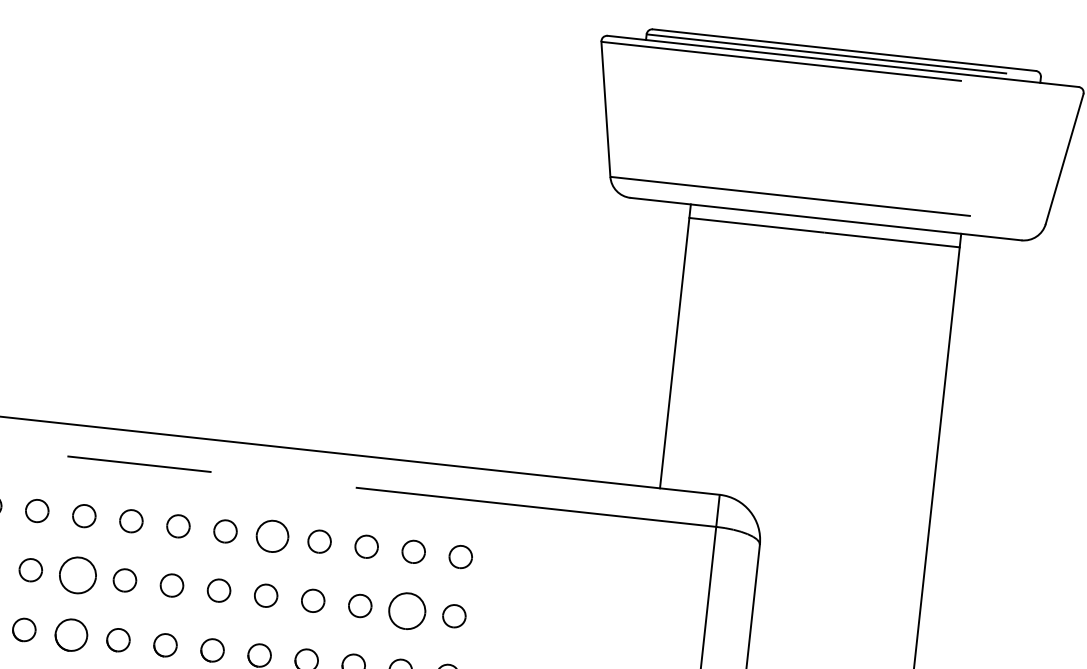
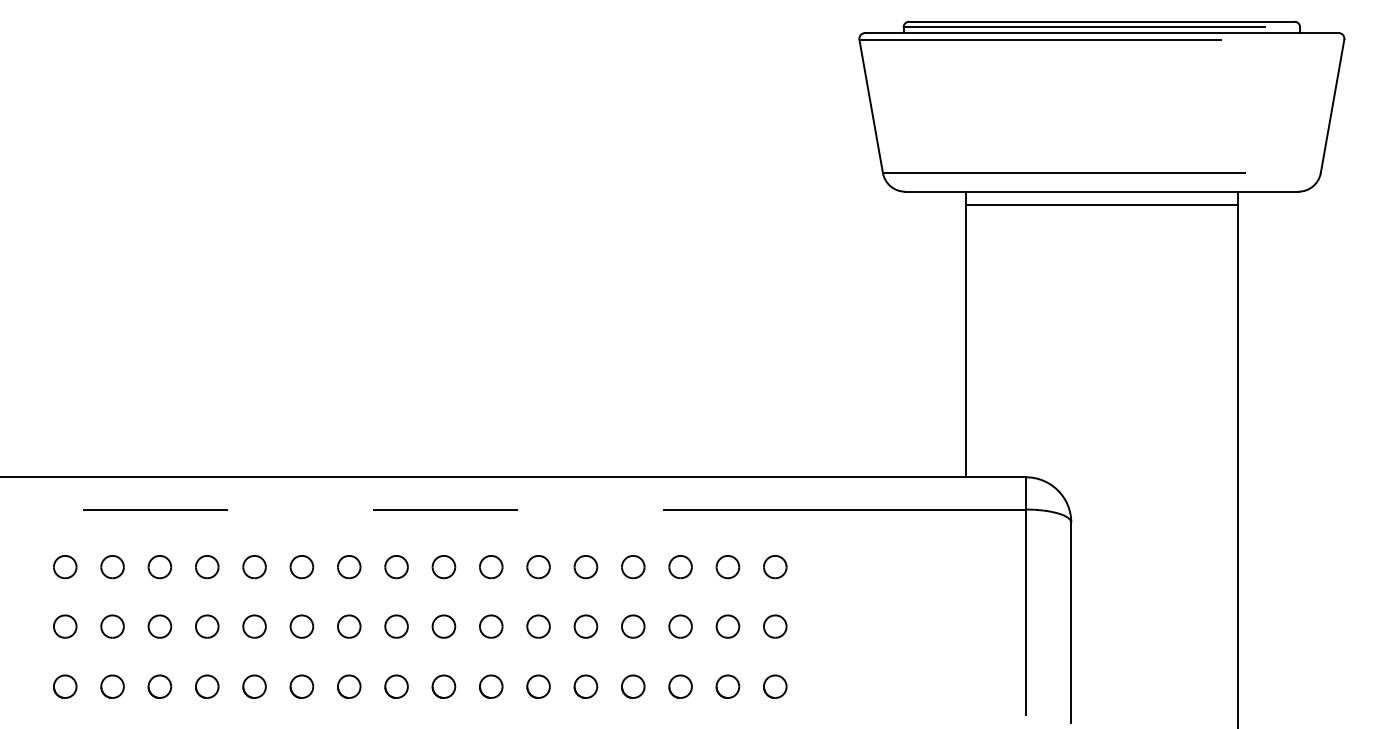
part: (272, 536) -> (585, 567), size x0.71
part: (77, 575) -> (396, 626), size x0.62
part: (406, 610) -> (727, 626), size x0.62
part: (71, 634) -> (396, 686), size x0.71

